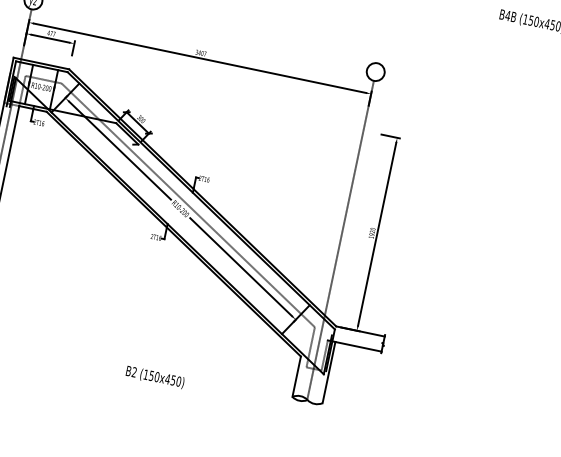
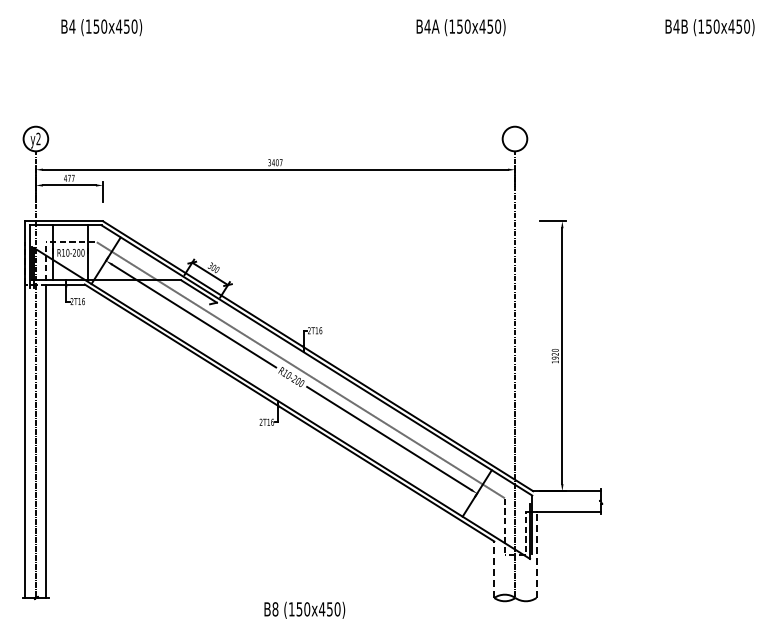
text: (134, 372) -> (275, 609), B2 -> B8
line: (328, 372) -> (536, 555), solid -> dashed
line: (296, 376) -> (494, 569), solid -> dashed

